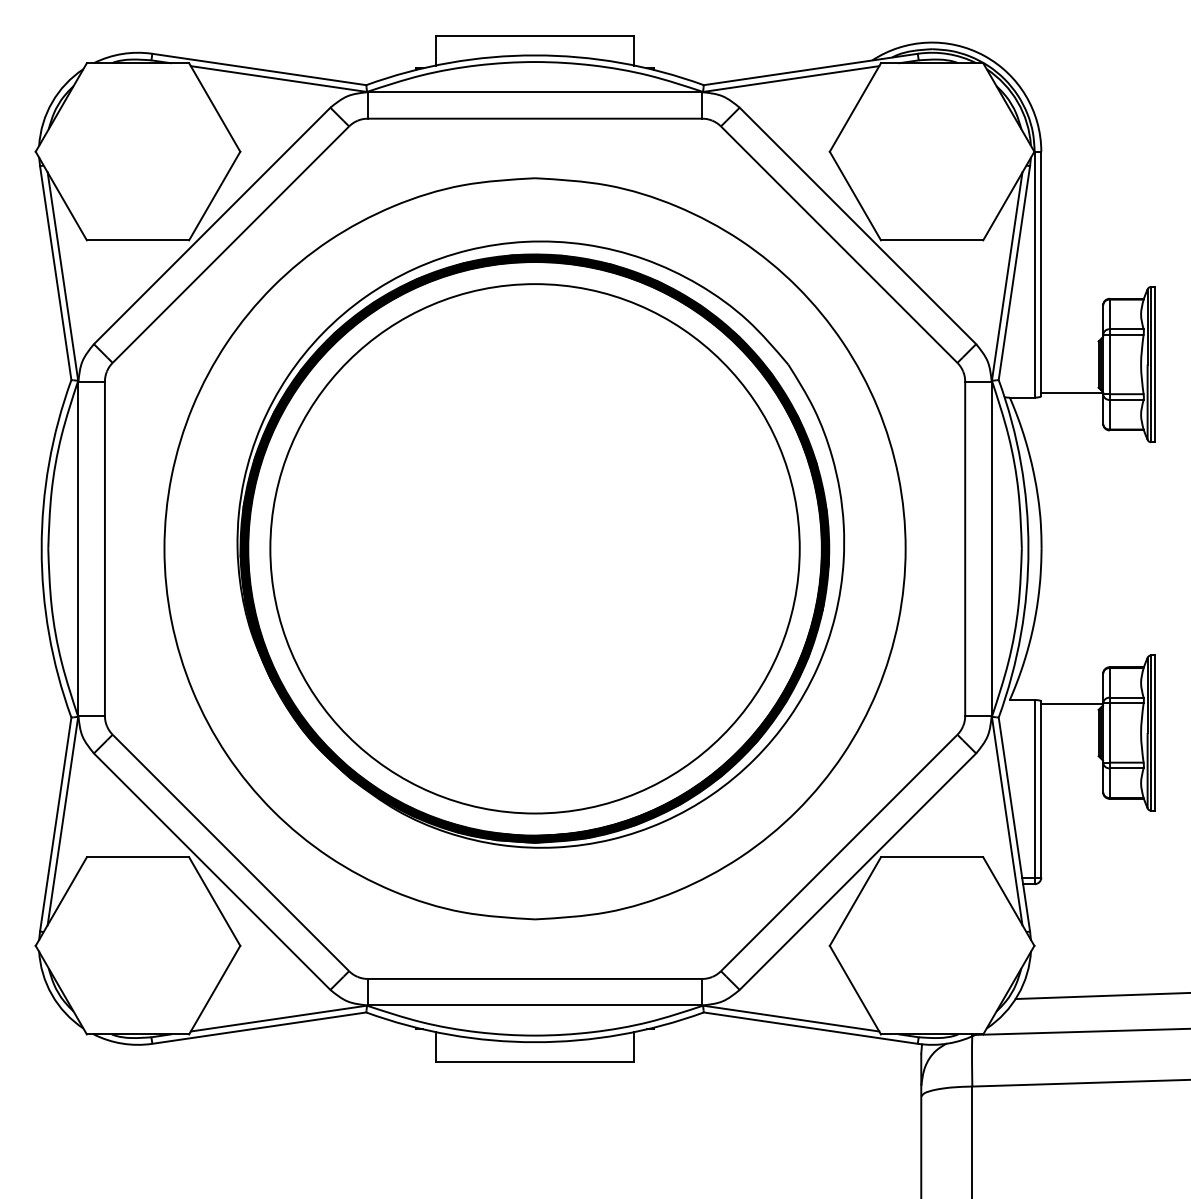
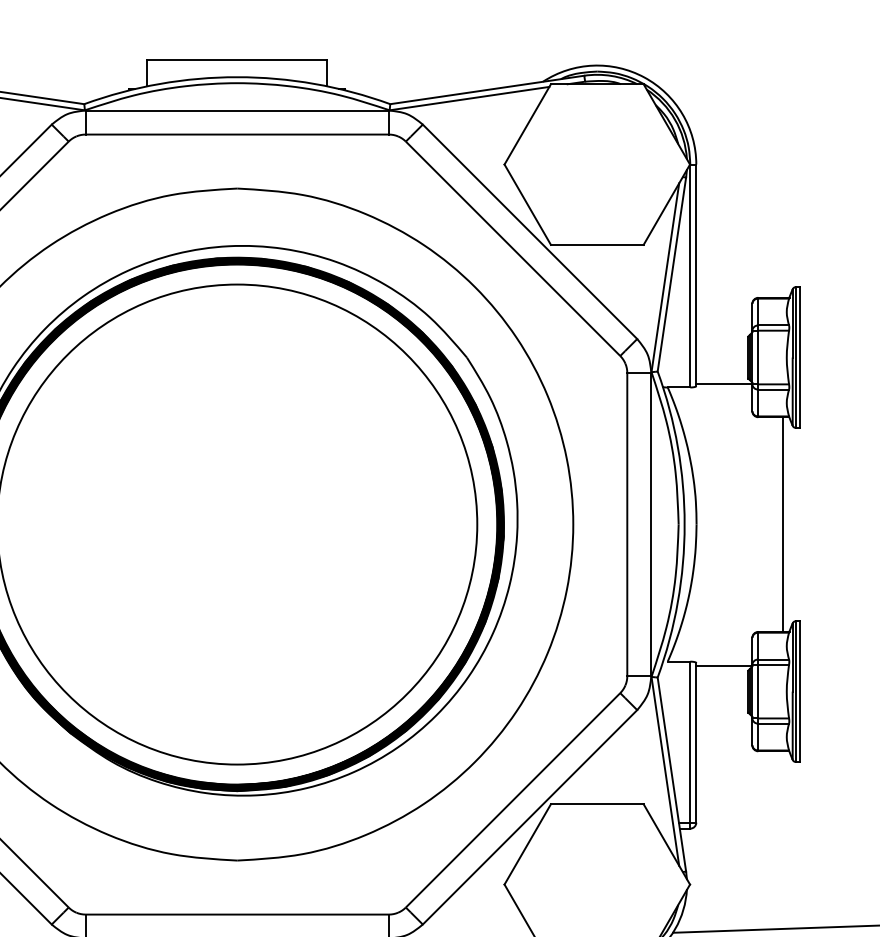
line: (1136, 548) -> (782, 524), added

